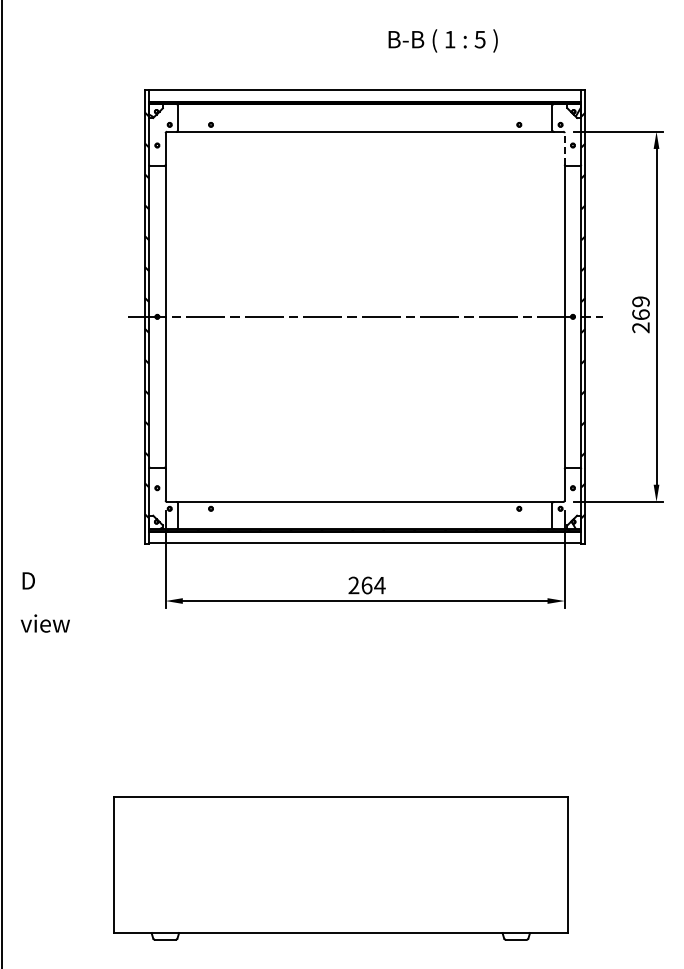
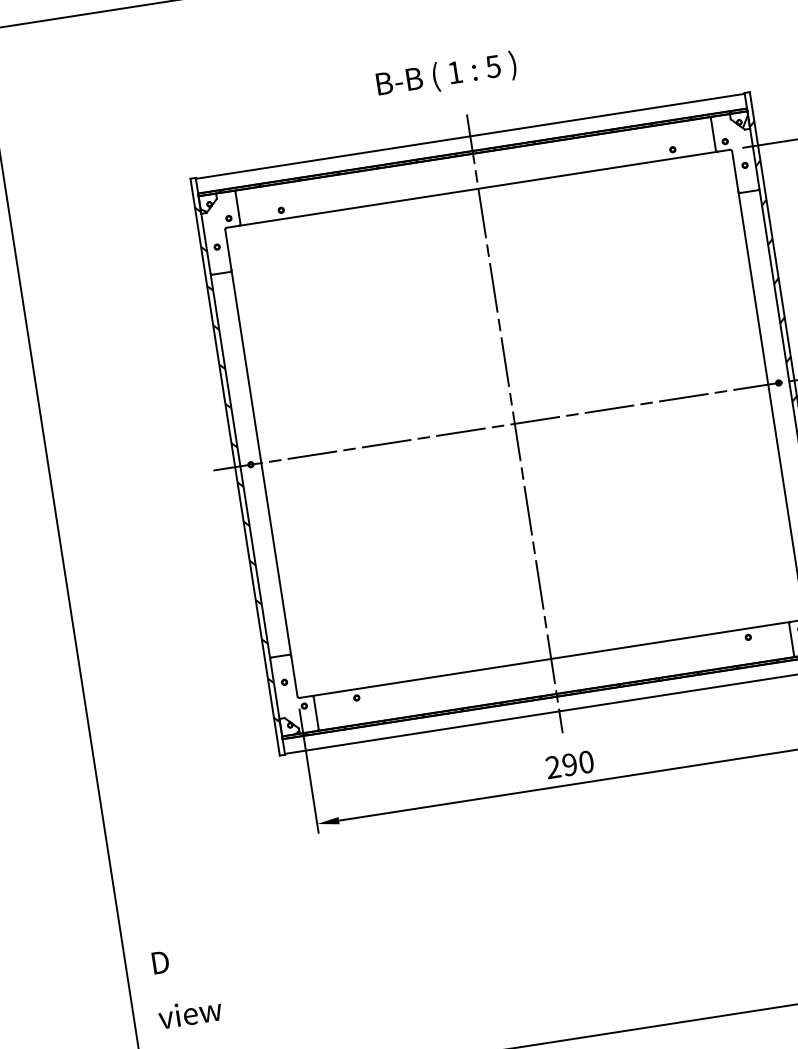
text: (442, 40) -> (445, 75), moved
line: (564, 148) -> (734, 170), dashed -> solid
line: (365, 316) -> (515, 423), added
text: (373, 585) -> (578, 763), 264 -> 290
text: (44, 602) -> (184, 986), moved

